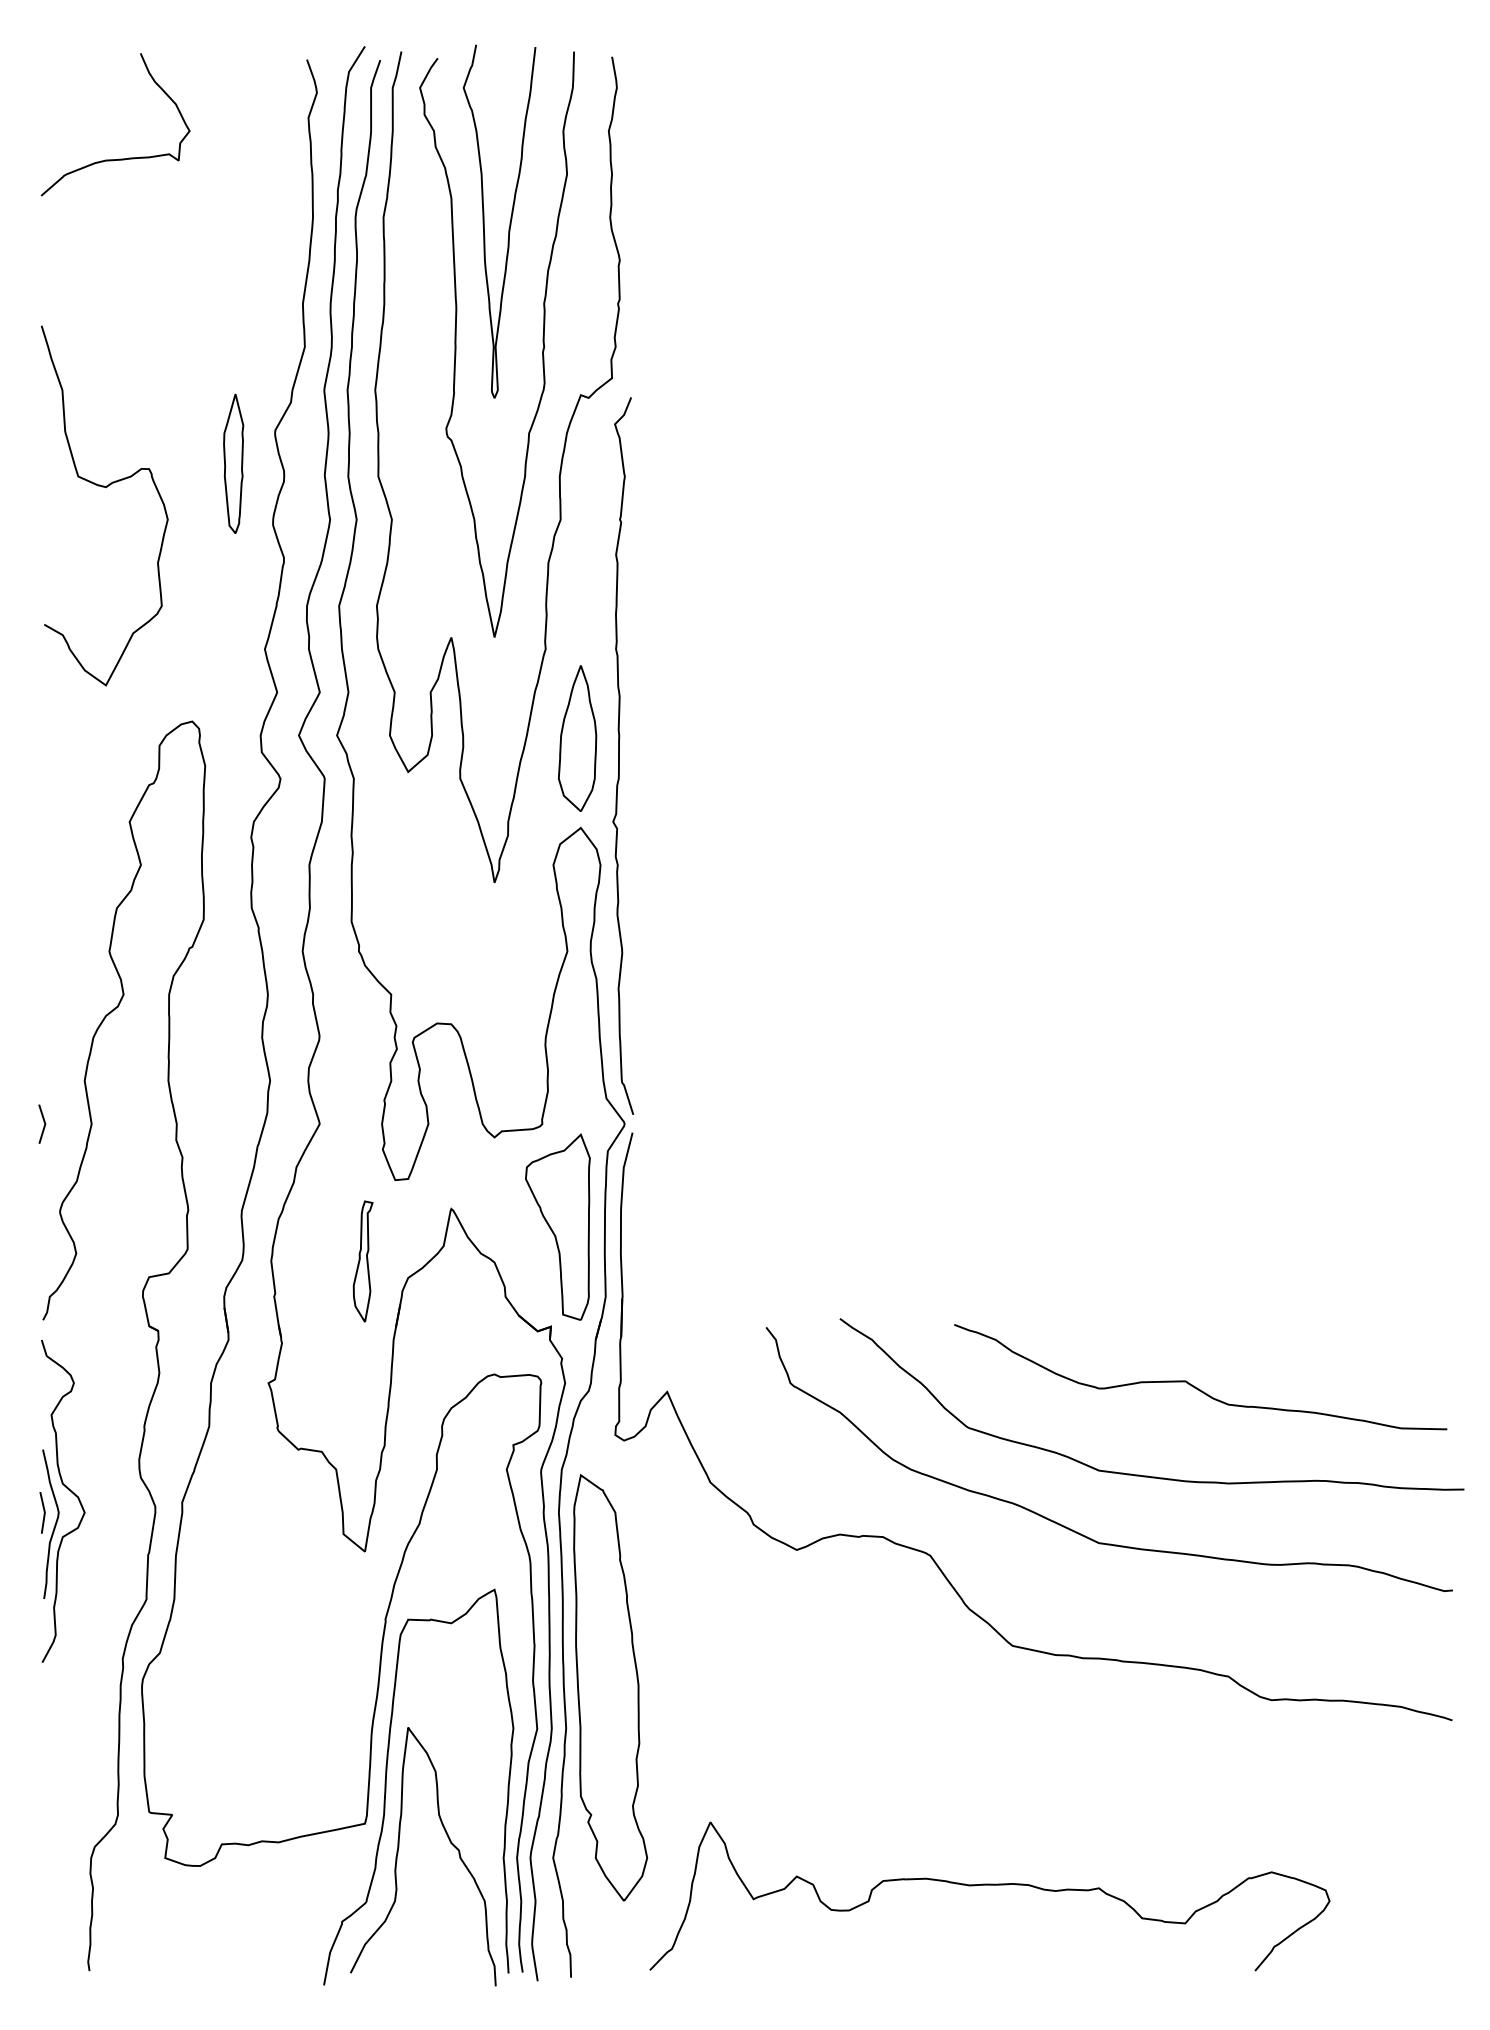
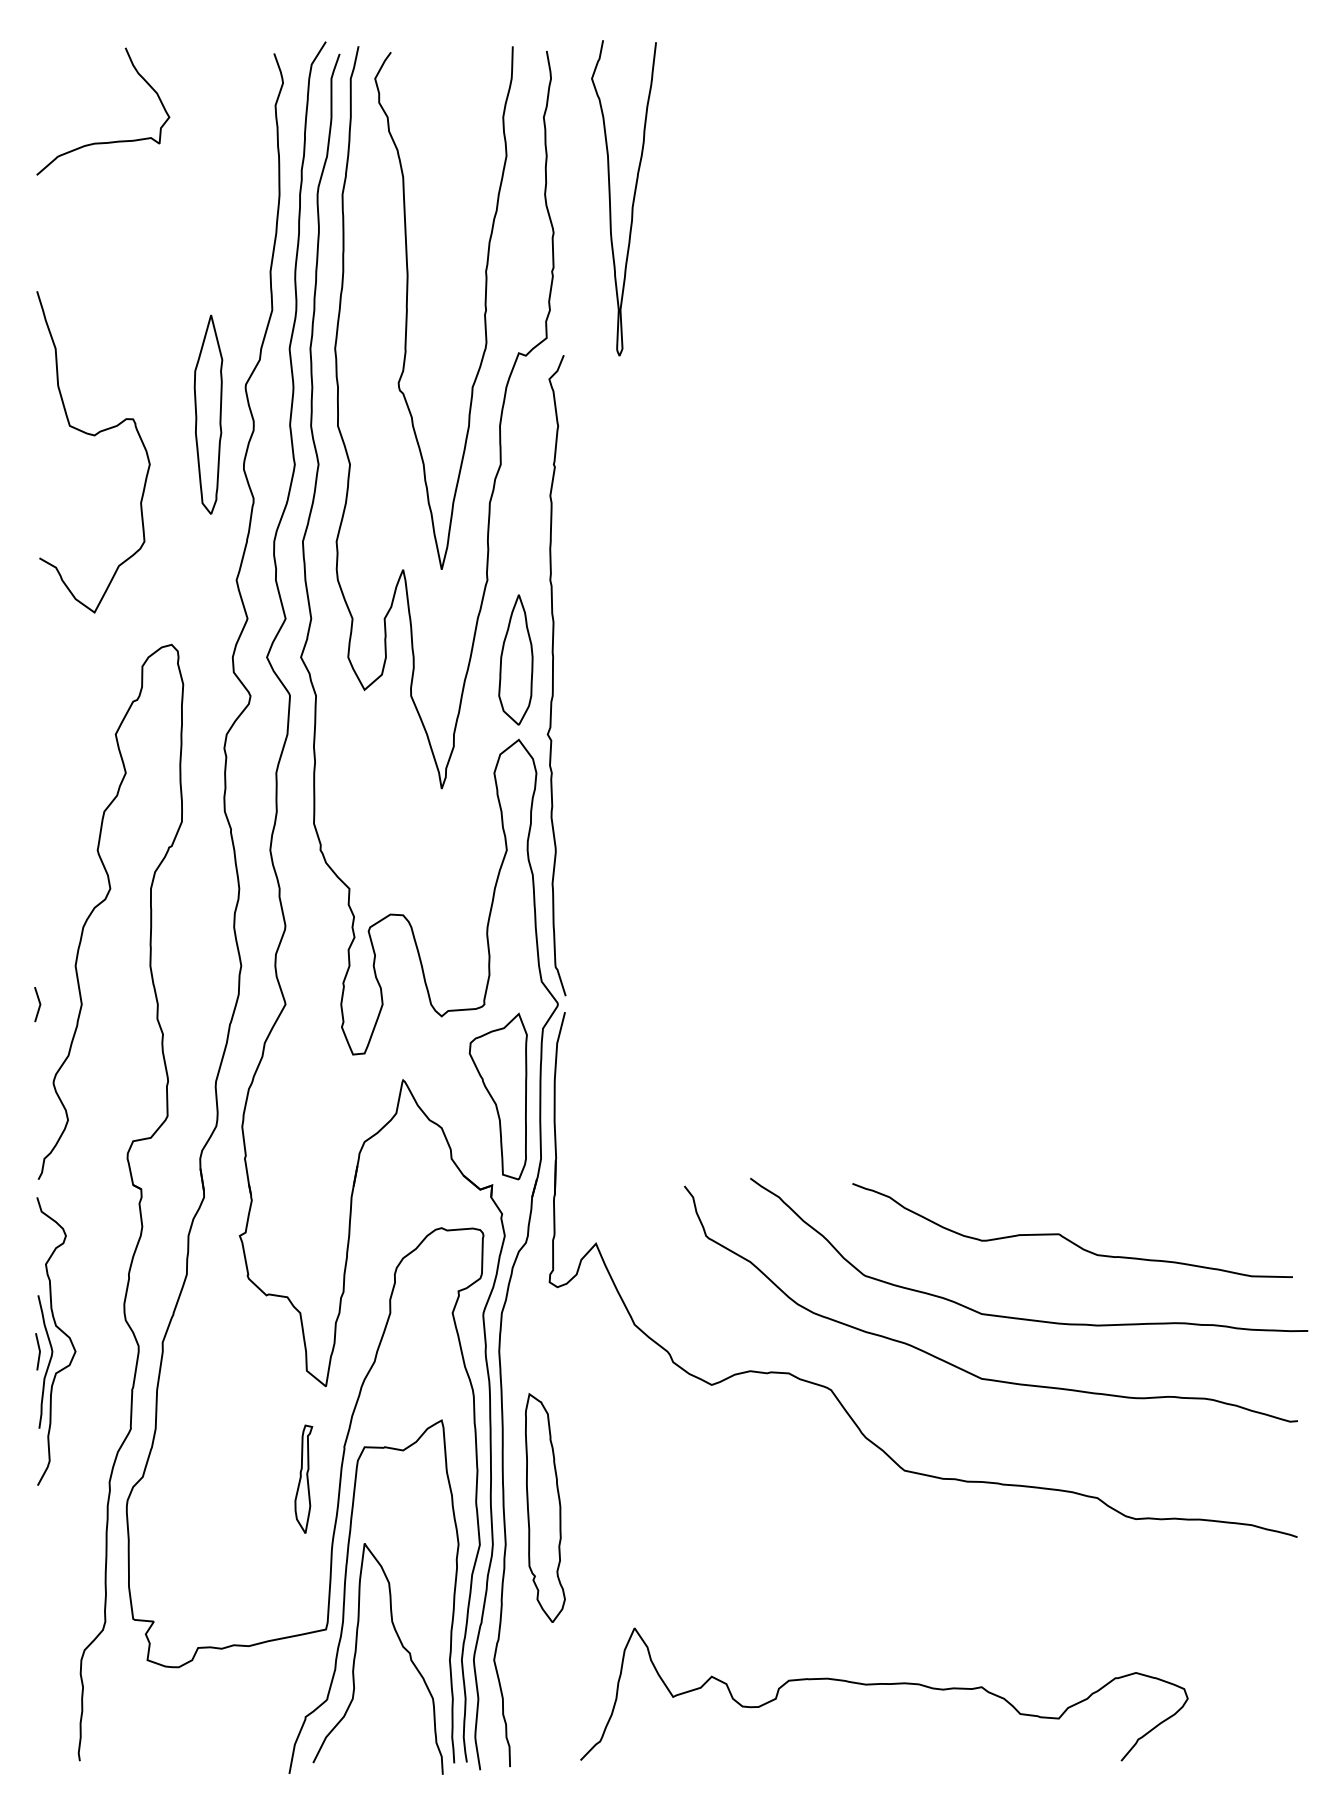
curve: (509, 222) -> (632, 198), moved
part: (233, 463) -> (208, 414), size x1.6
part: (362, 1261) -> (303, 1479), moved
part: (610, 1687) -> (545, 1507), size x0.6

